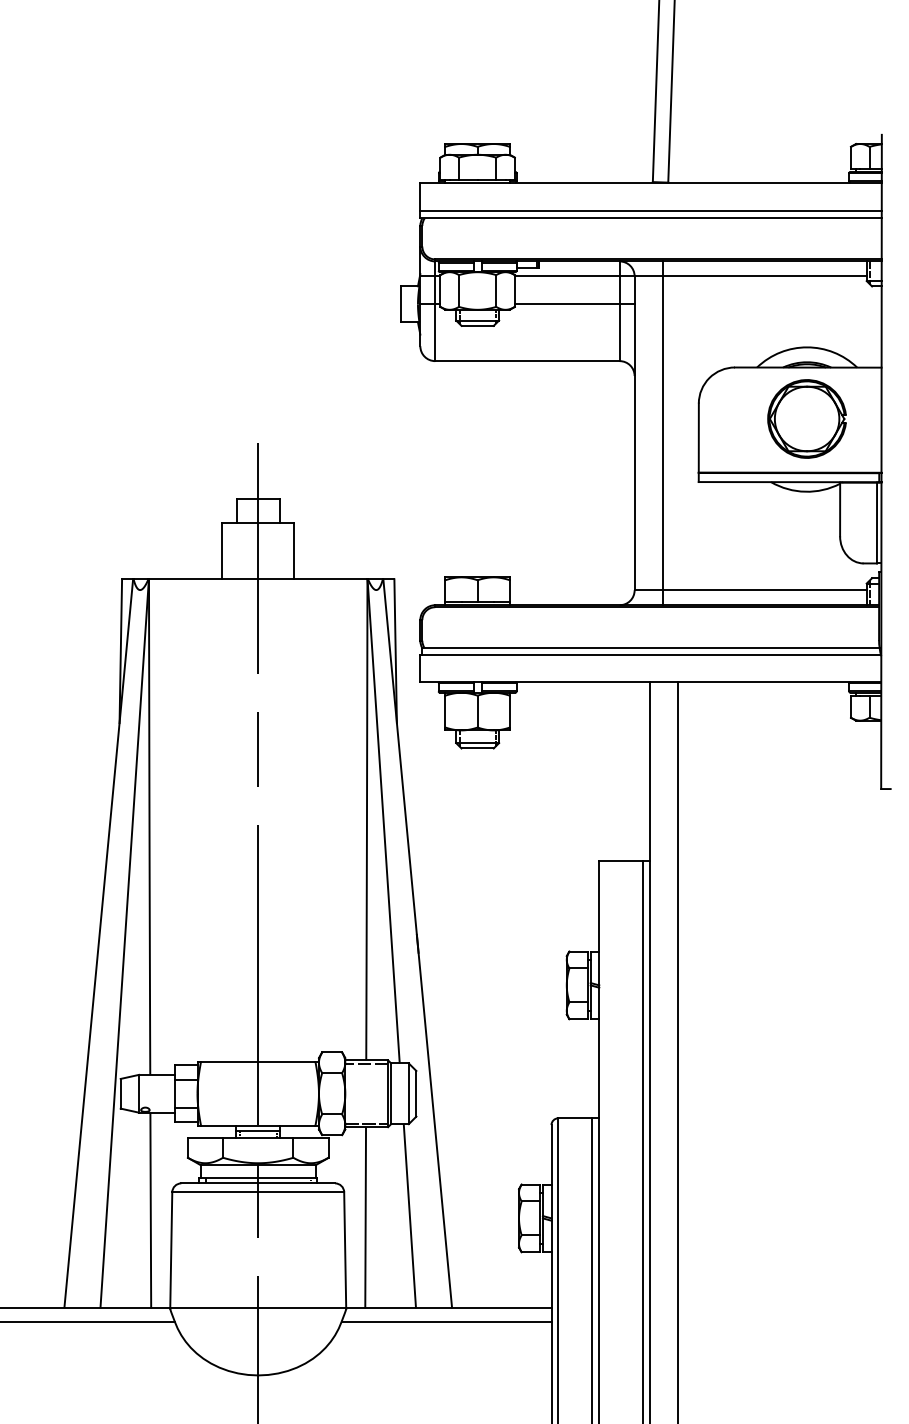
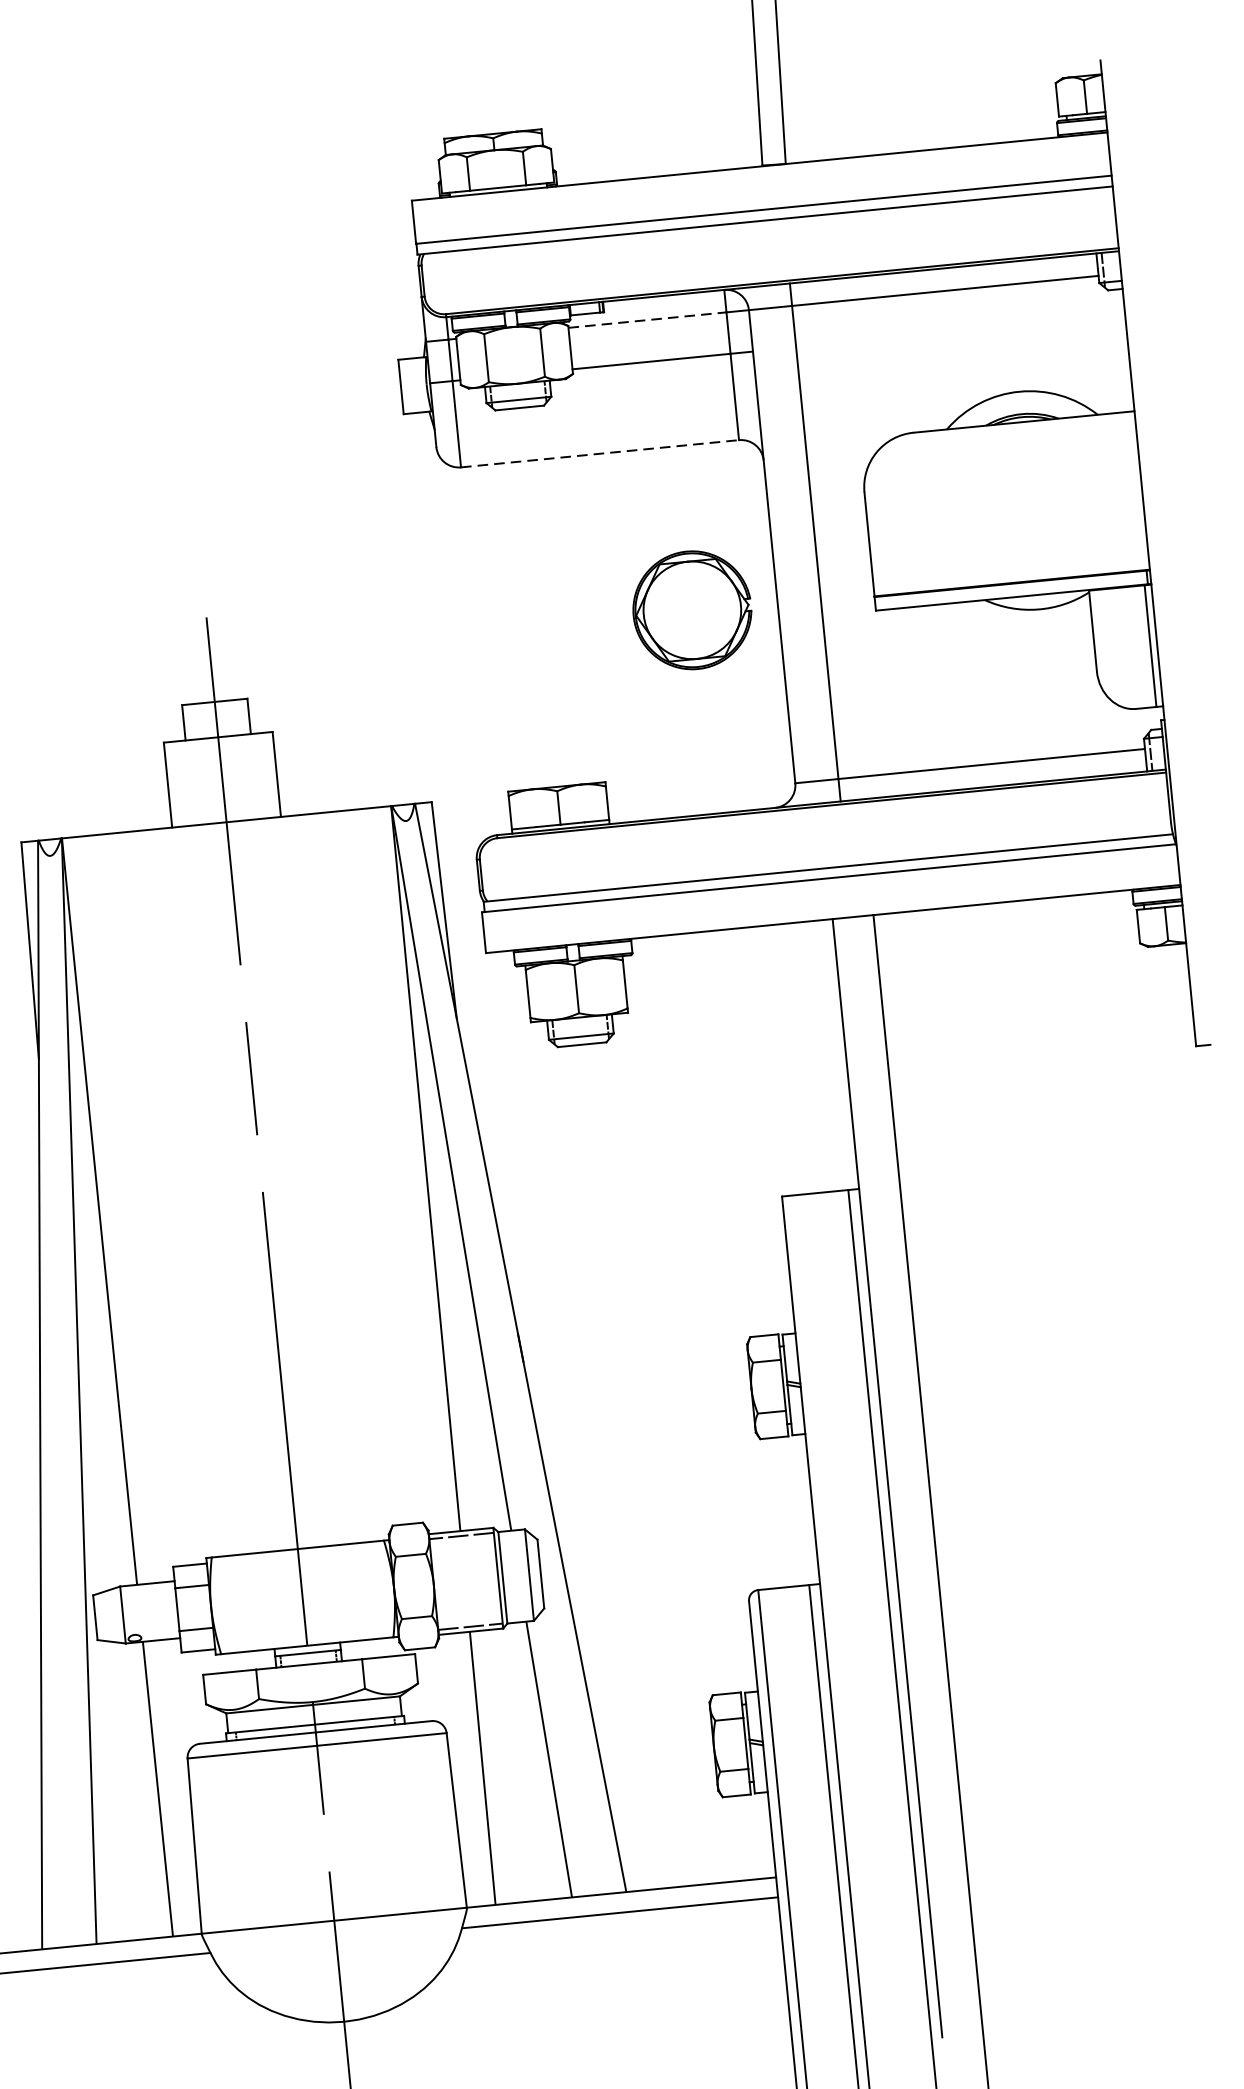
line: (567, 276) -> (647, 320), solid -> dashed
line: (527, 361) -> (600, 454), solid -> dashed
part: (806, 418) -> (691, 609), moved

